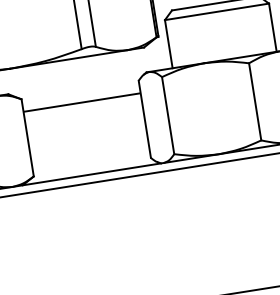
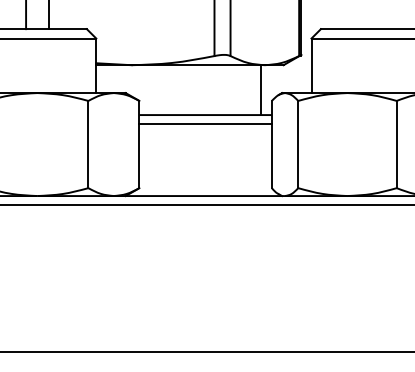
line: (127, 73) -> (260, 90), added
line: (83, 110) -> (205, 124), added

